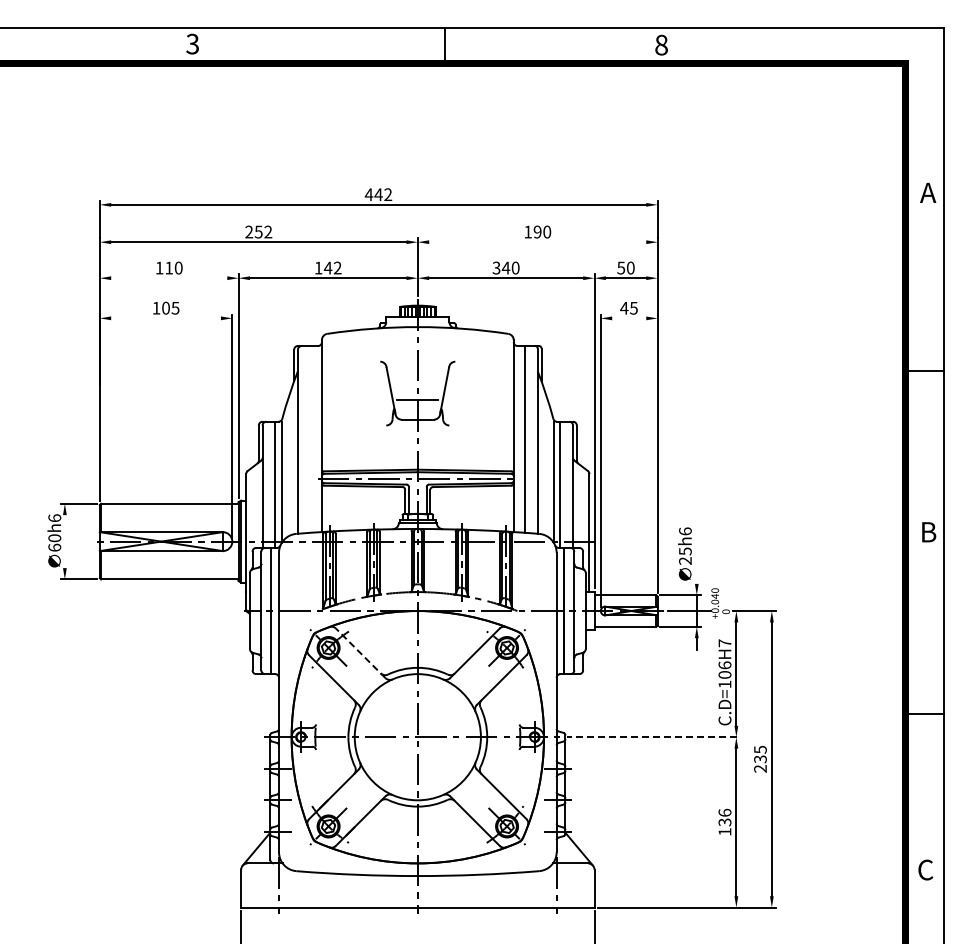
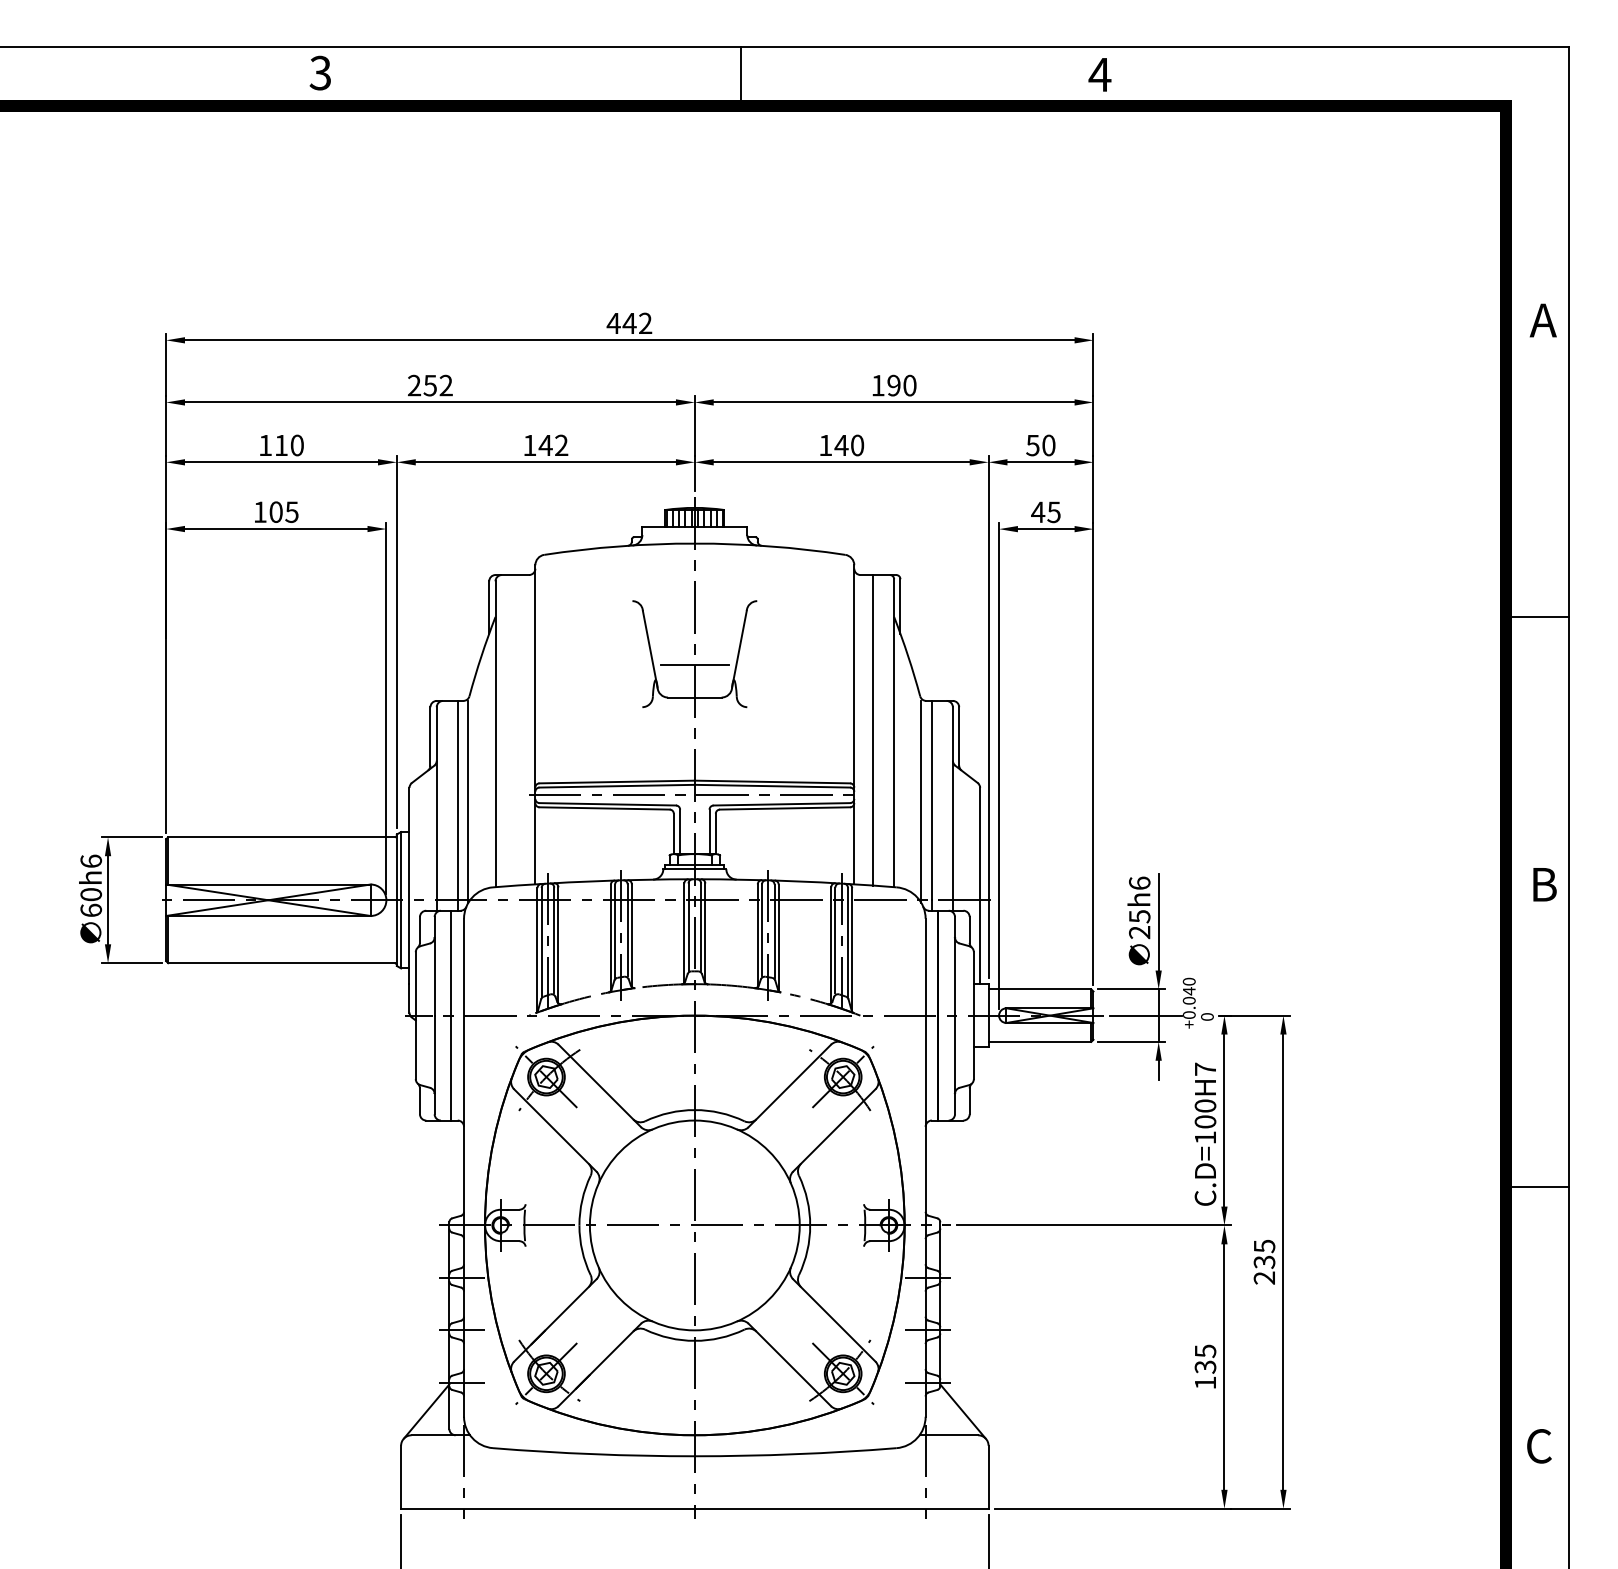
text: (661, 44) -> (1099, 73), 8 -> 4
line: (537, 242) -> (893, 402), added
text: (496, 267) -> (825, 444), 340 -> 140
line: (169, 278) -> (281, 462), added
line: (165, 318) -> (275, 529), added
line: (629, 318) -> (1046, 529), added
line: (64, 541) -> (107, 900), added
line: (696, 554) -> (1158, 921), added
line: (360, 652) -> (599, 1084), dashed -> solid
text: (724, 665) -> (1204, 1106), C.D=106H7 -> C.D=100H7
line: (658, 737) -> (1094, 1225), dashed -> solid
text: (724, 812) -> (1204, 1350), 136 -> 135

